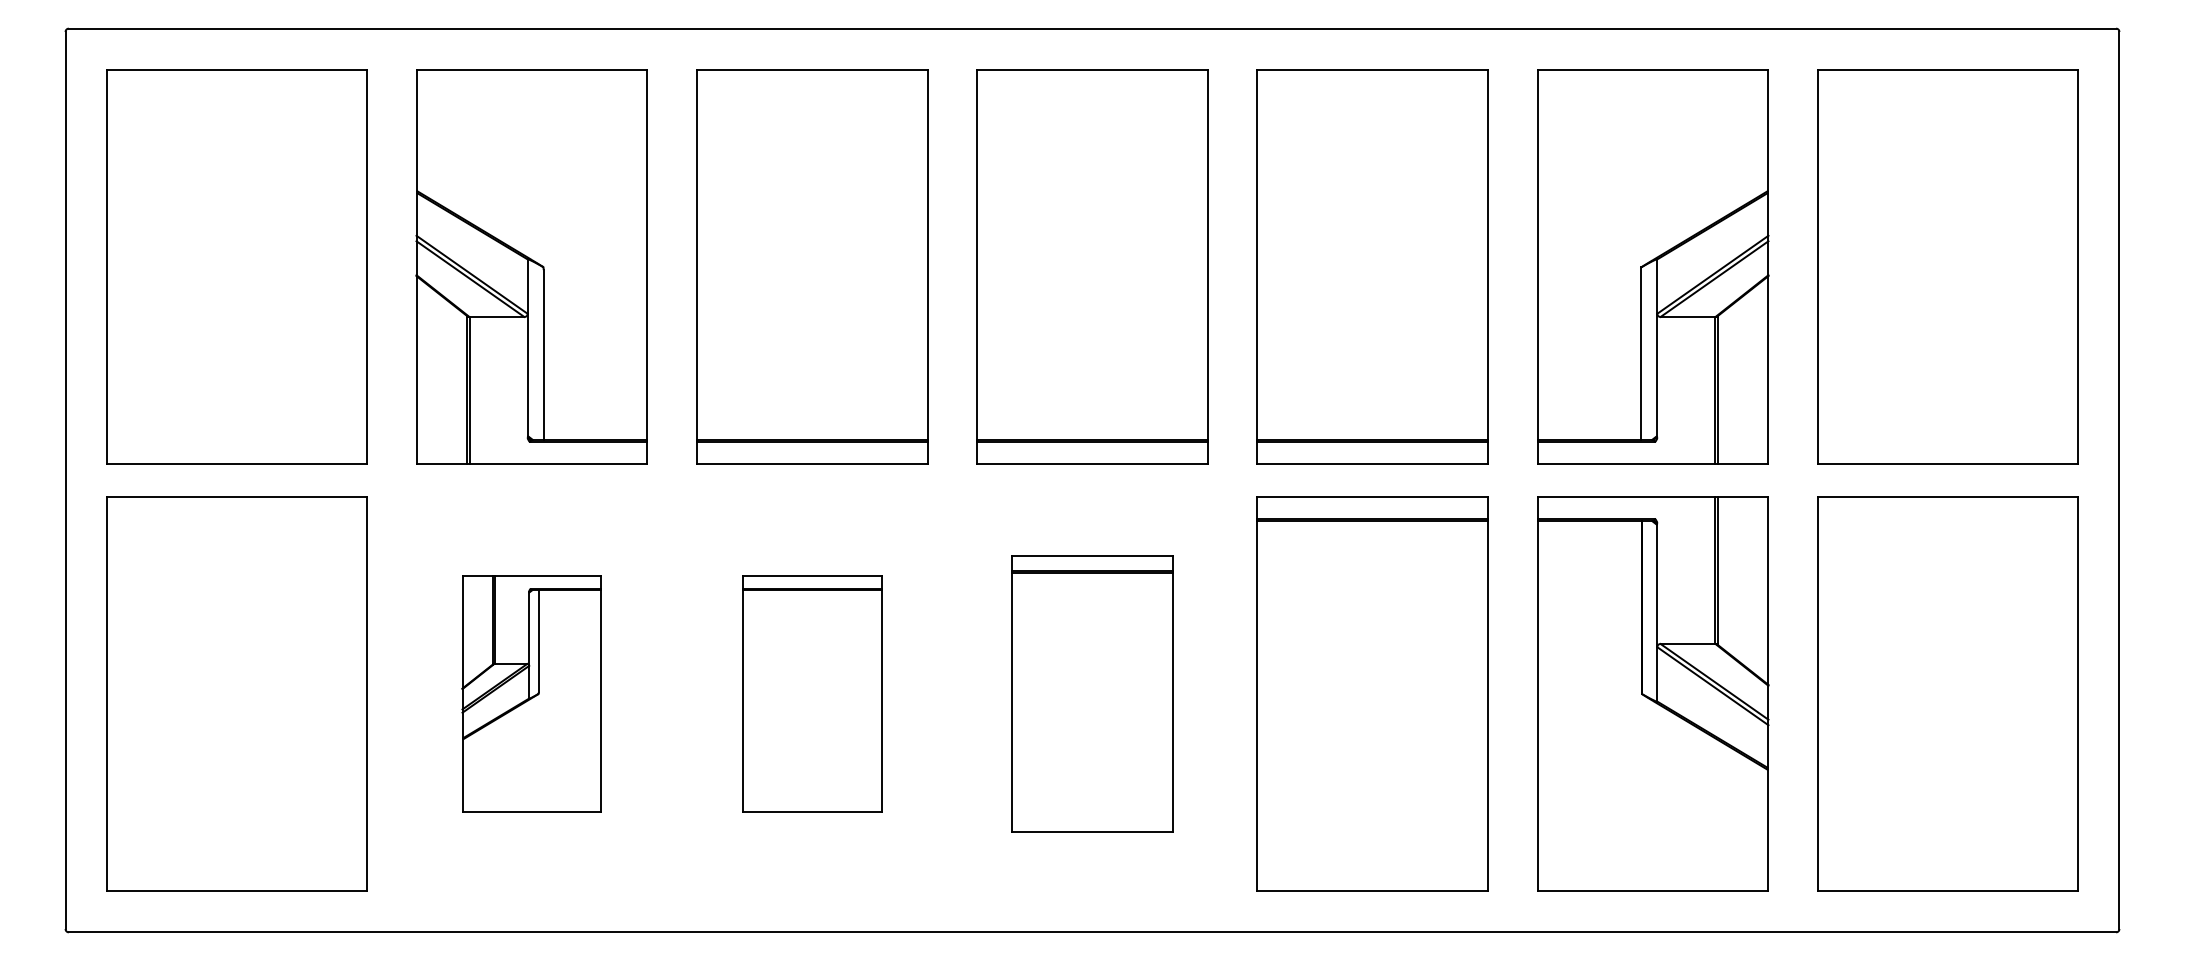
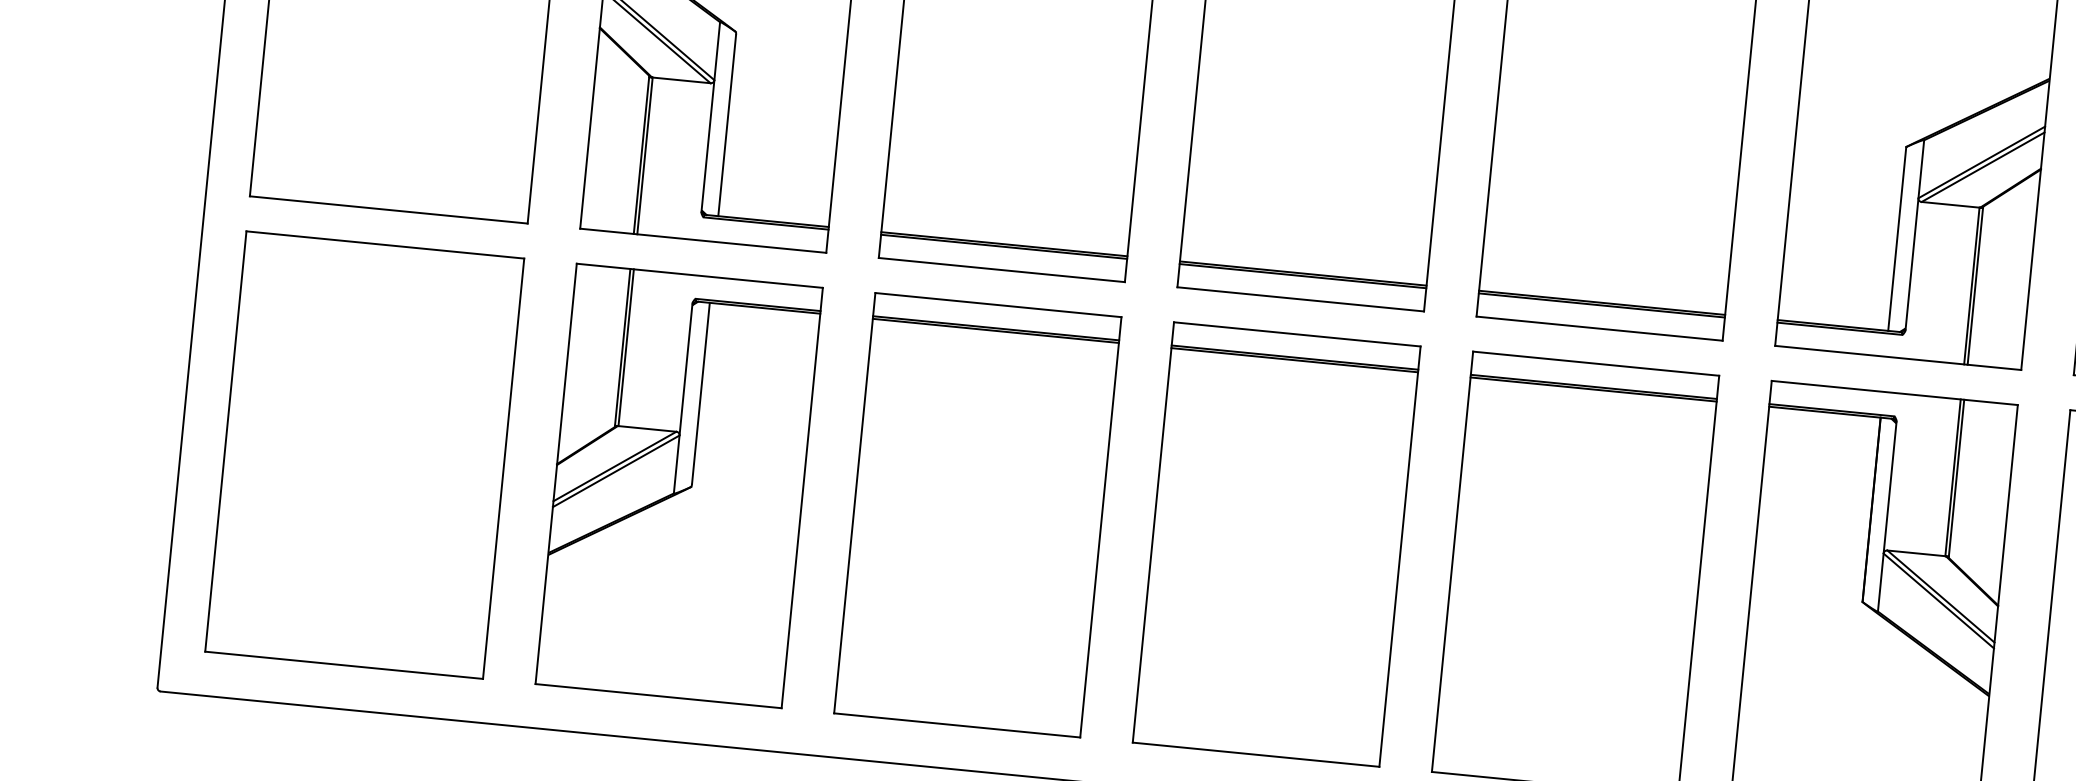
part: (531, 693) -> (678, 485), size x1.67
part: (812, 693) -> (978, 514), size x1.67
part: (1092, 693) -> (1276, 543), size x1.43

